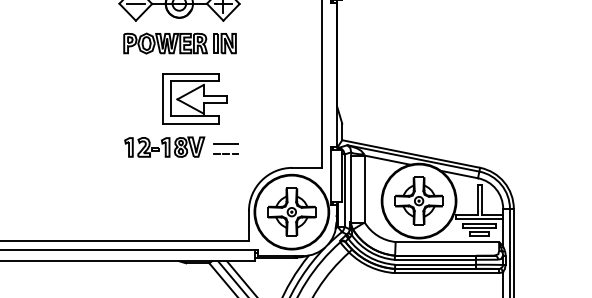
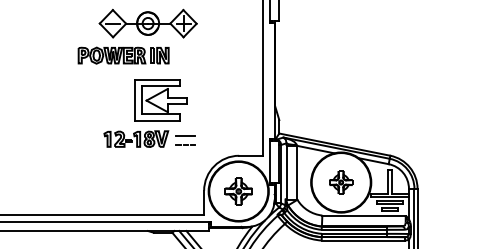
part: (179, 43) -> (123, 55), moved
part: (418, 201) -> (340, 182), size x0.6
part: (291, 212) -> (238, 191), size x0.7

